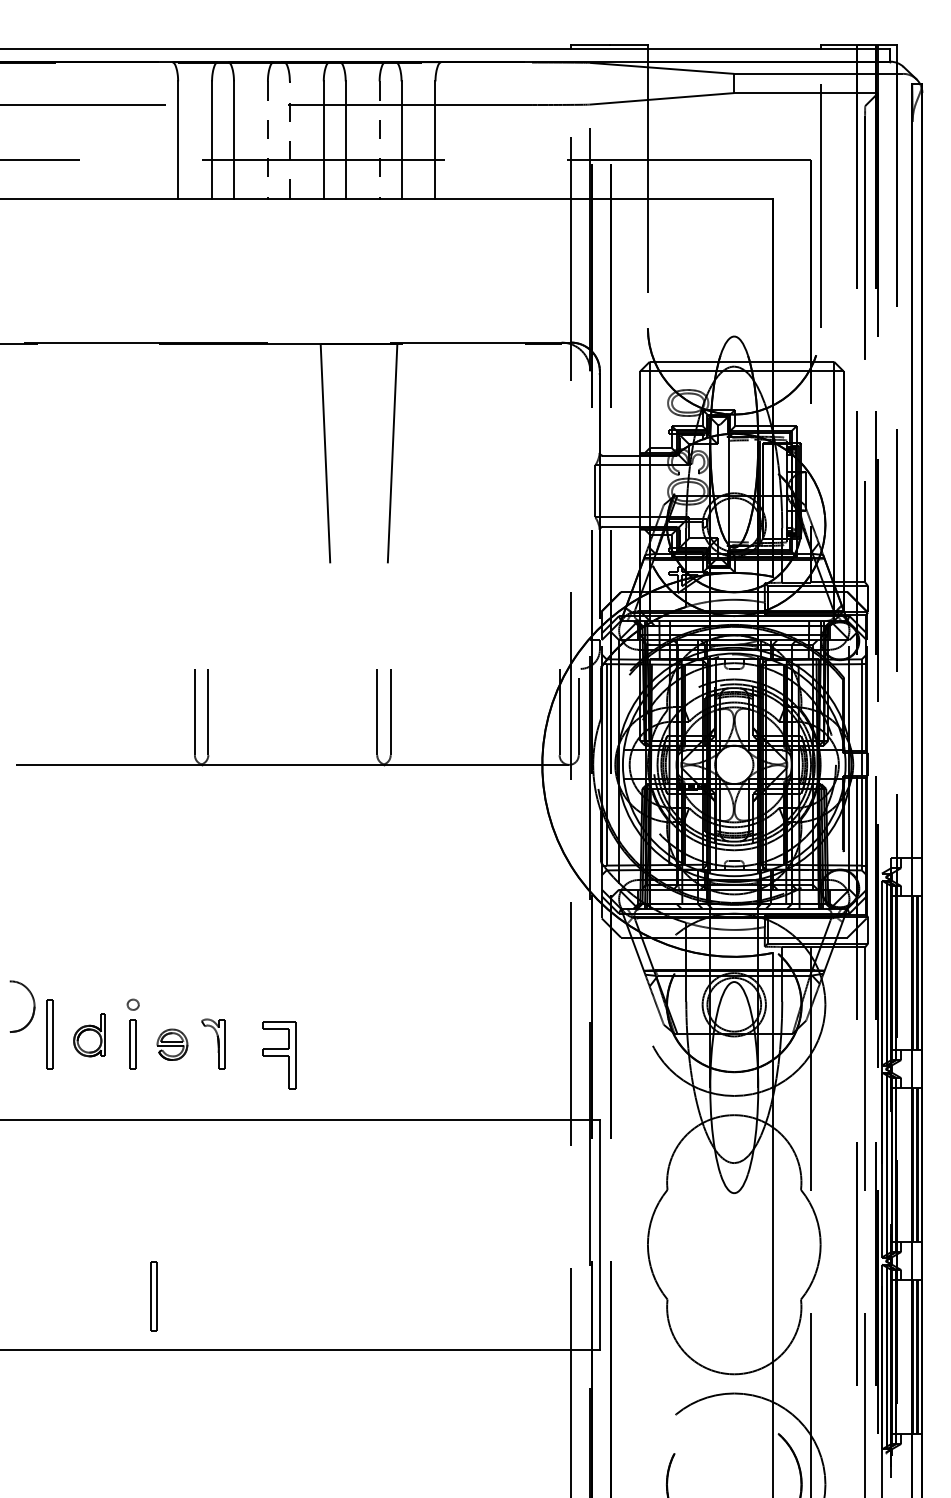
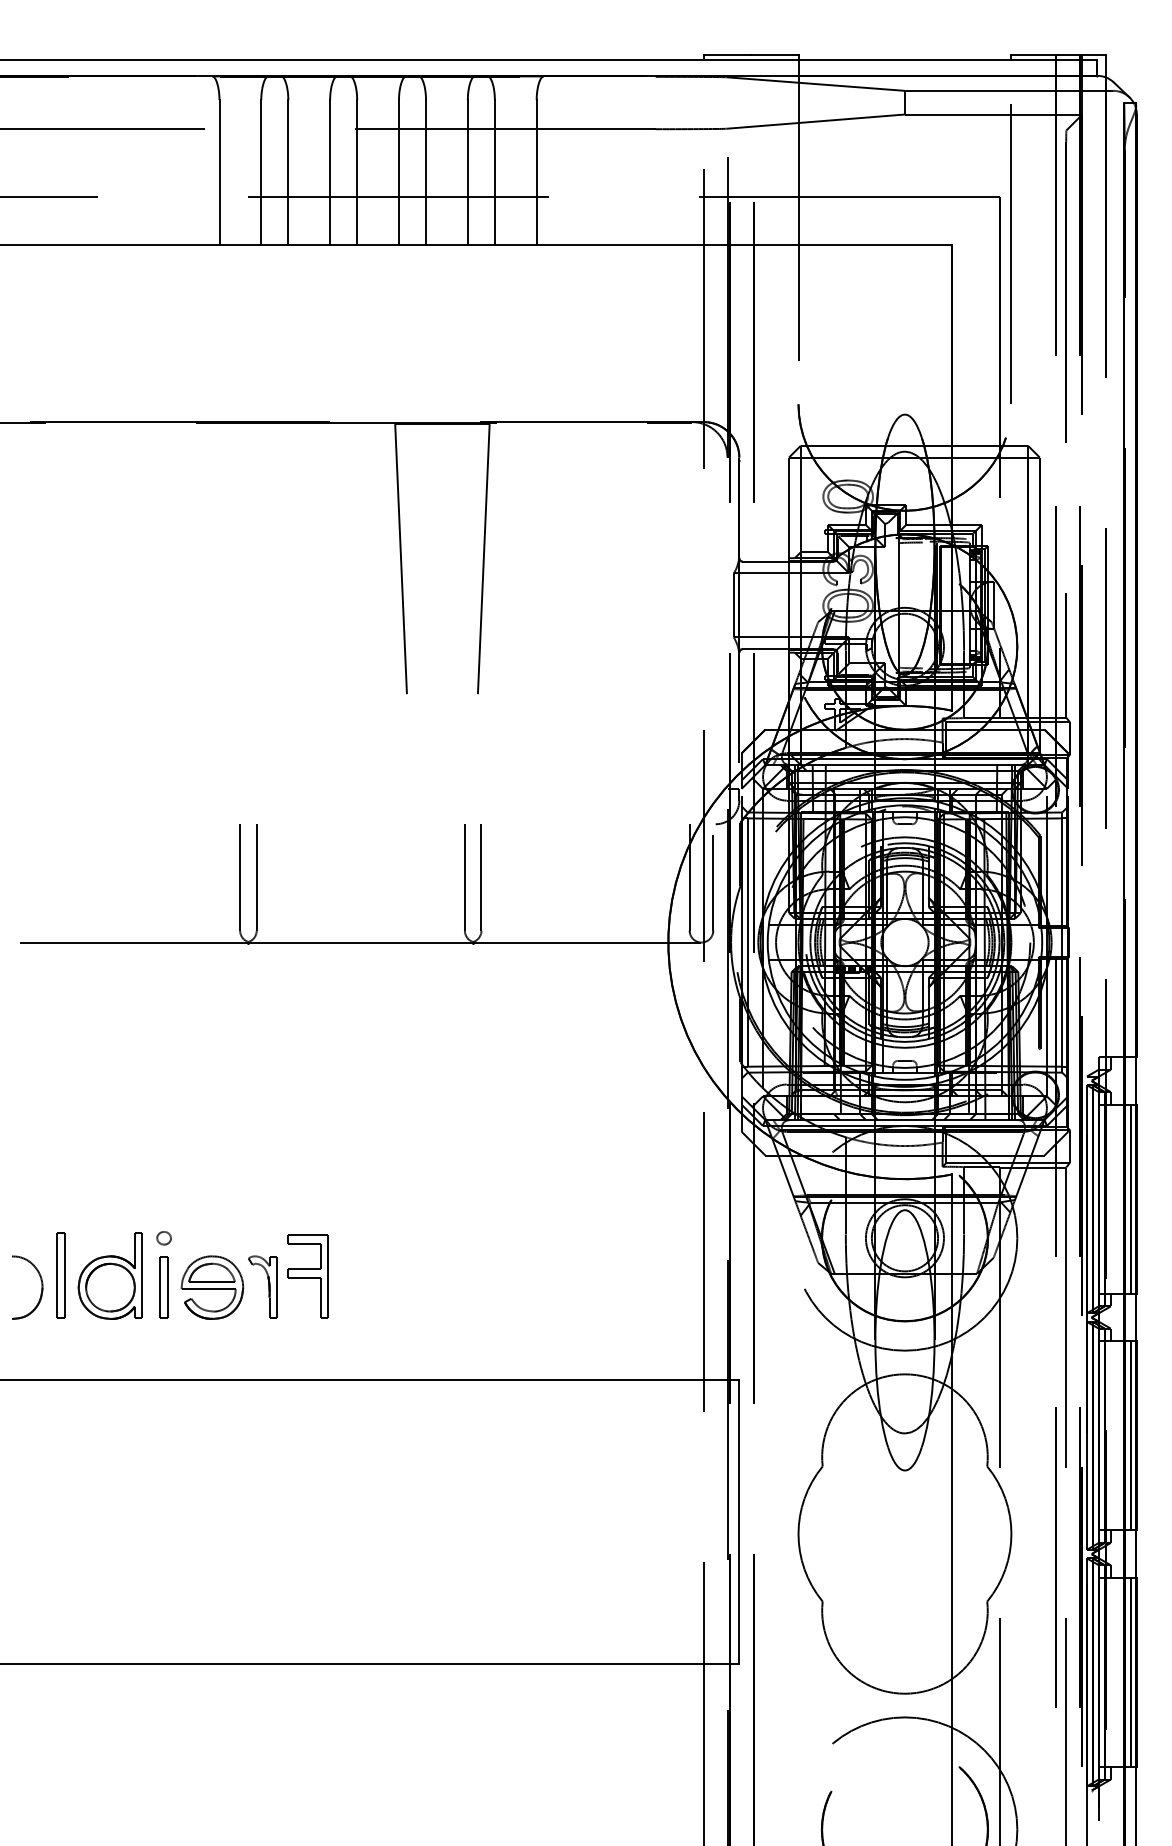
line: (290, 139) -> (357, 171), dashed -> solid
line: (268, 140) -> (330, 172), dashed -> solid
line: (379, 140) -> (467, 172), dashed -> solid
part: (33, 1006) -> (41, 1287), moved
part: (88, 1034) -> (109, 1275), size x1.67
part: (172, 1044) -> (212, 1287), size x1.67
part: (278, 1055) -> (307, 1276), moved
part: (153, 1296) -> (188, 1597), removed

